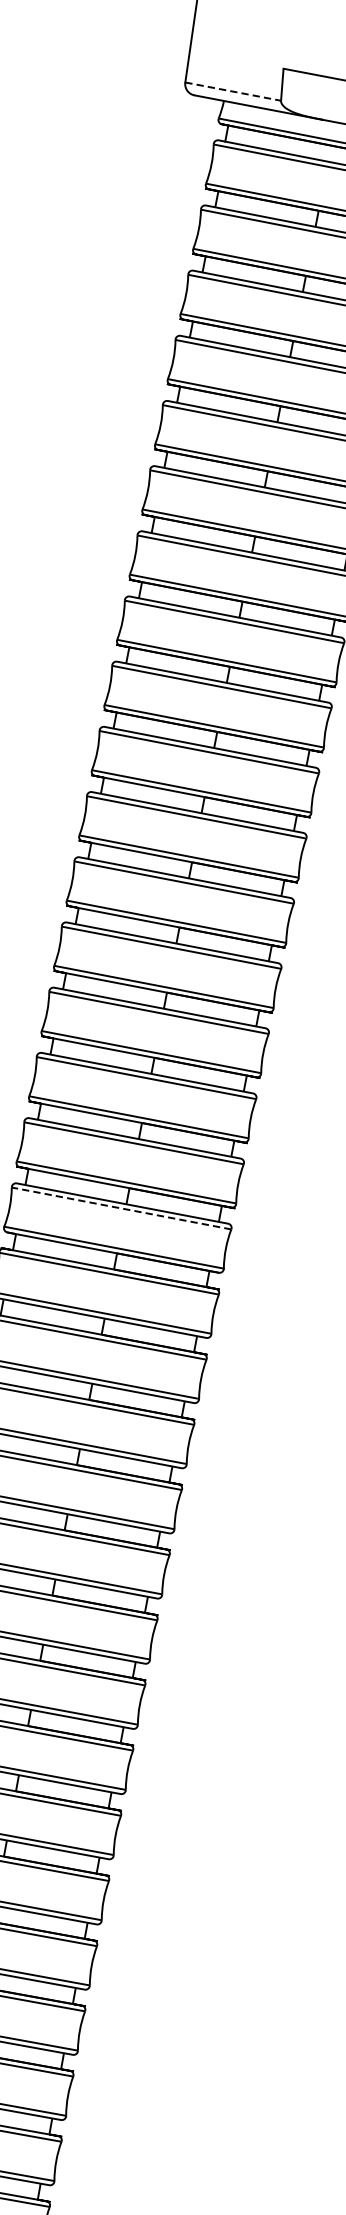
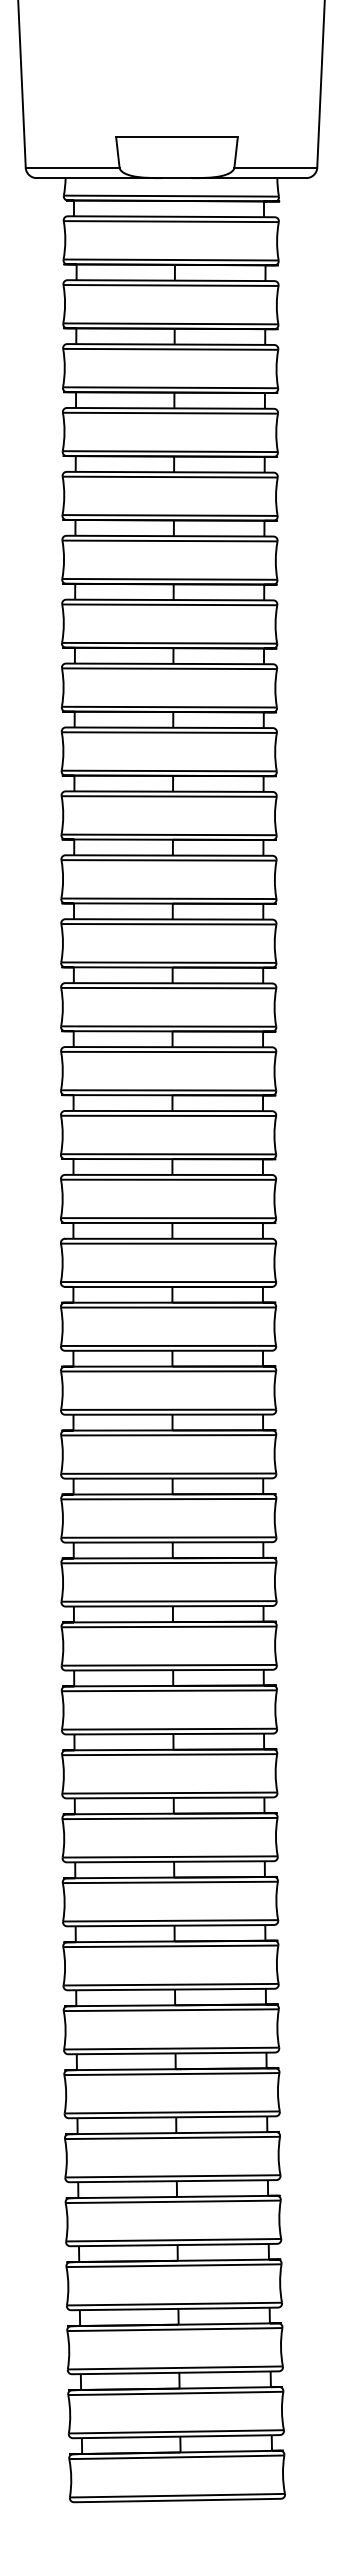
line: (233, 91) -> (72, 167), dashed -> solid
line: (121, 1208) -> (168, 1243), dashed -> solid

